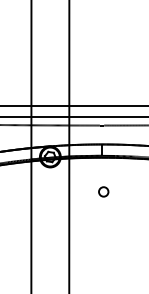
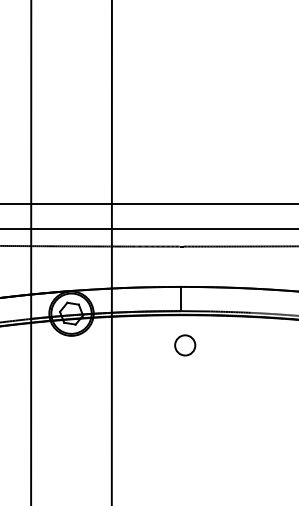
circle: (103, 191) -> (184, 344), moved

